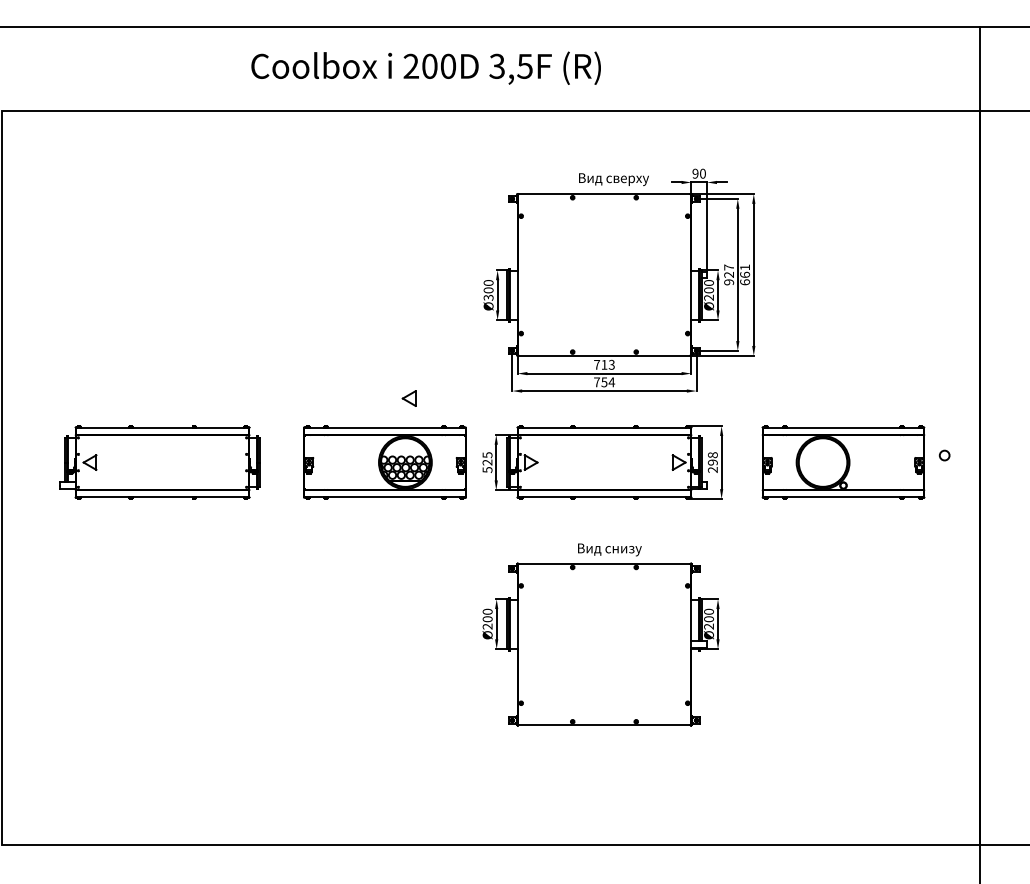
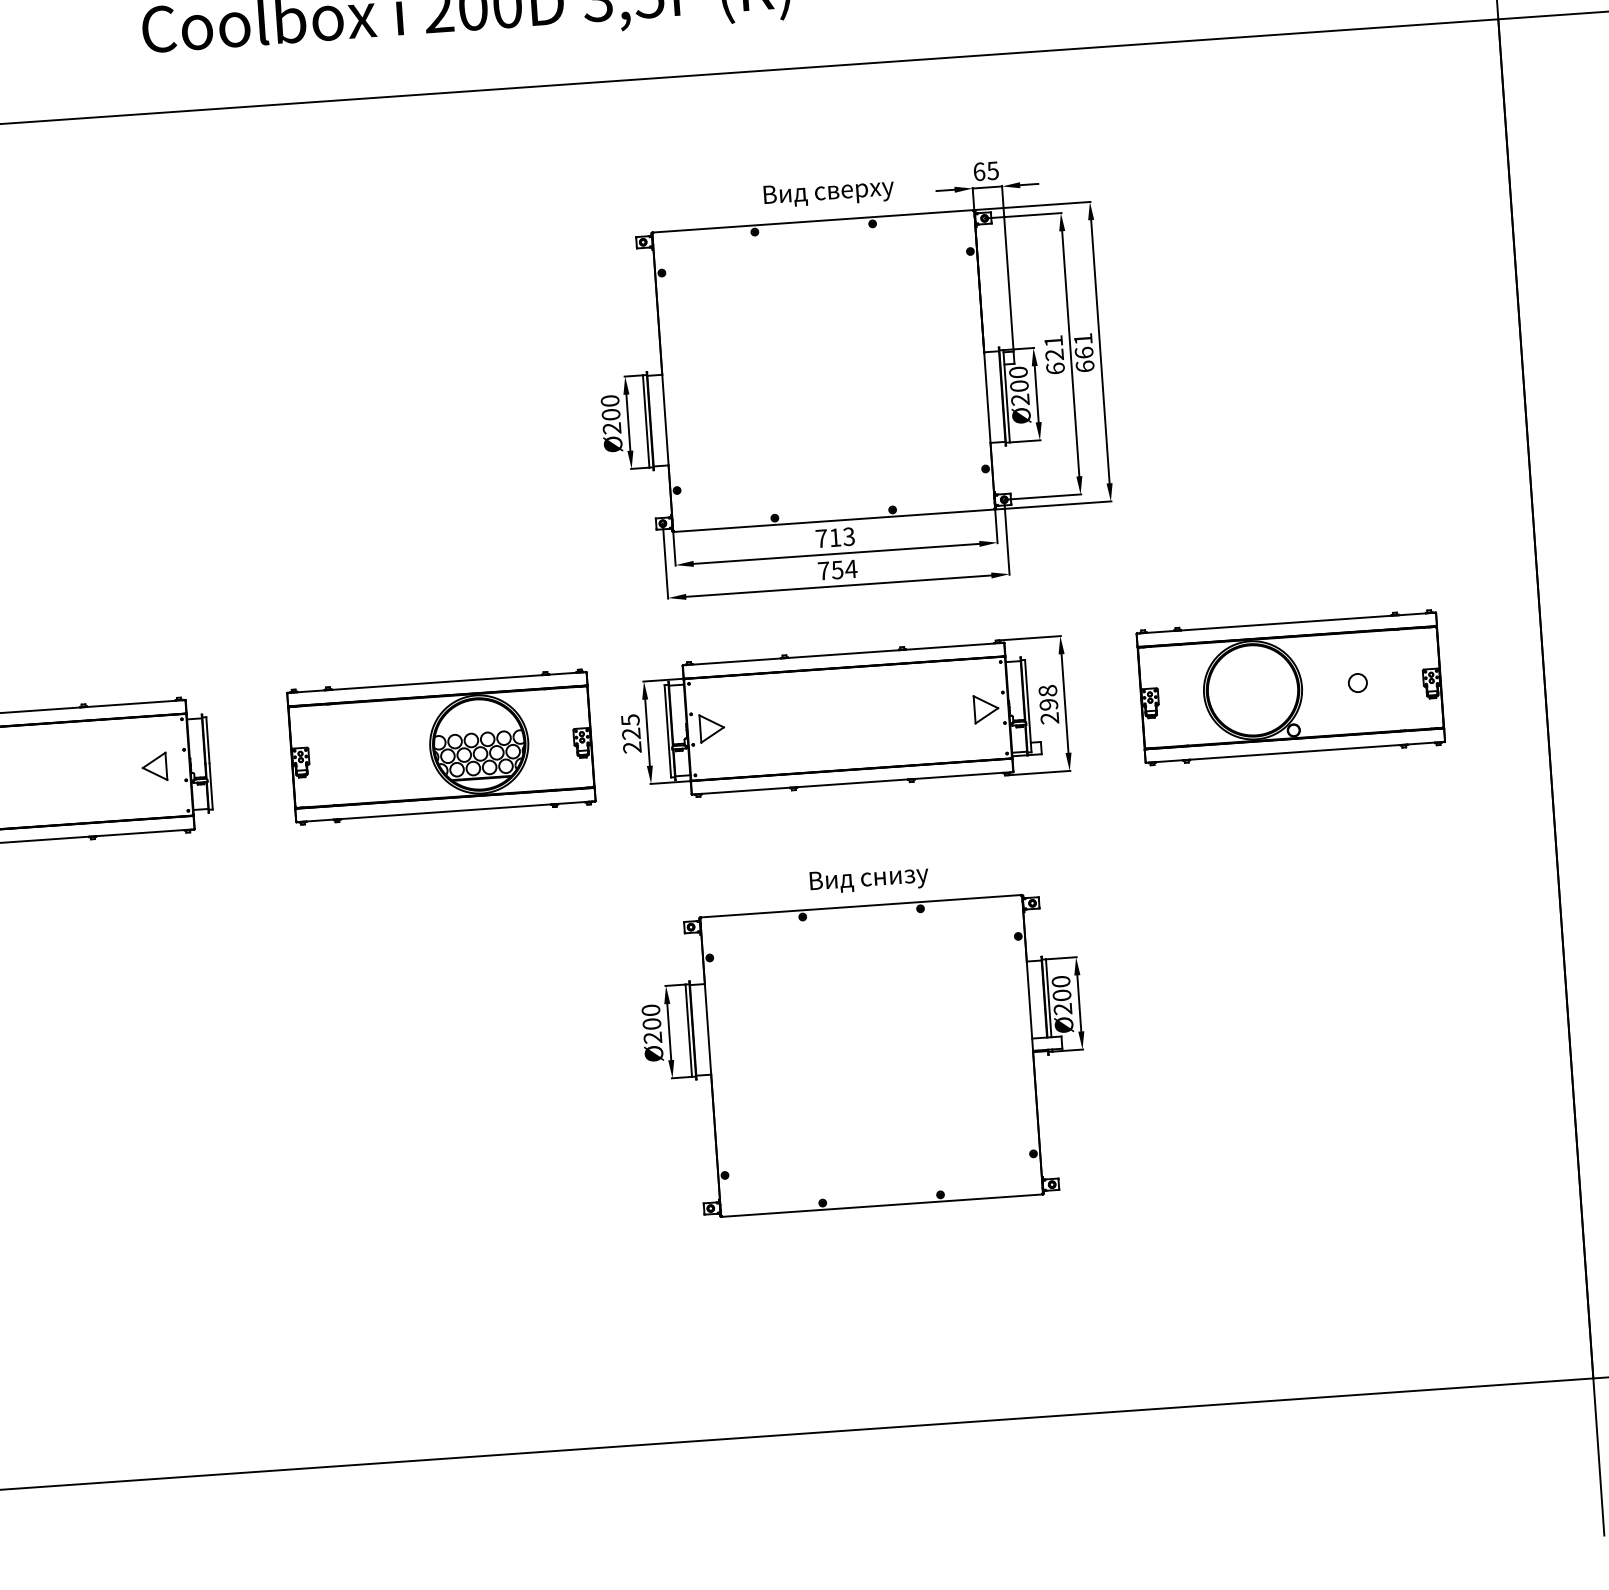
text: (698, 173) -> (984, 170), 90 -> 65
text: (729, 274) -> (1055, 354), 927 -> 621
text: (488, 297) -> (611, 427), Ø300 -> Ø200
part: (408, 398) -> (153, 767), moved
circle: (944, 455) -> (1357, 682), moved
text: (487, 469) -> (632, 746), 525 -> 225

